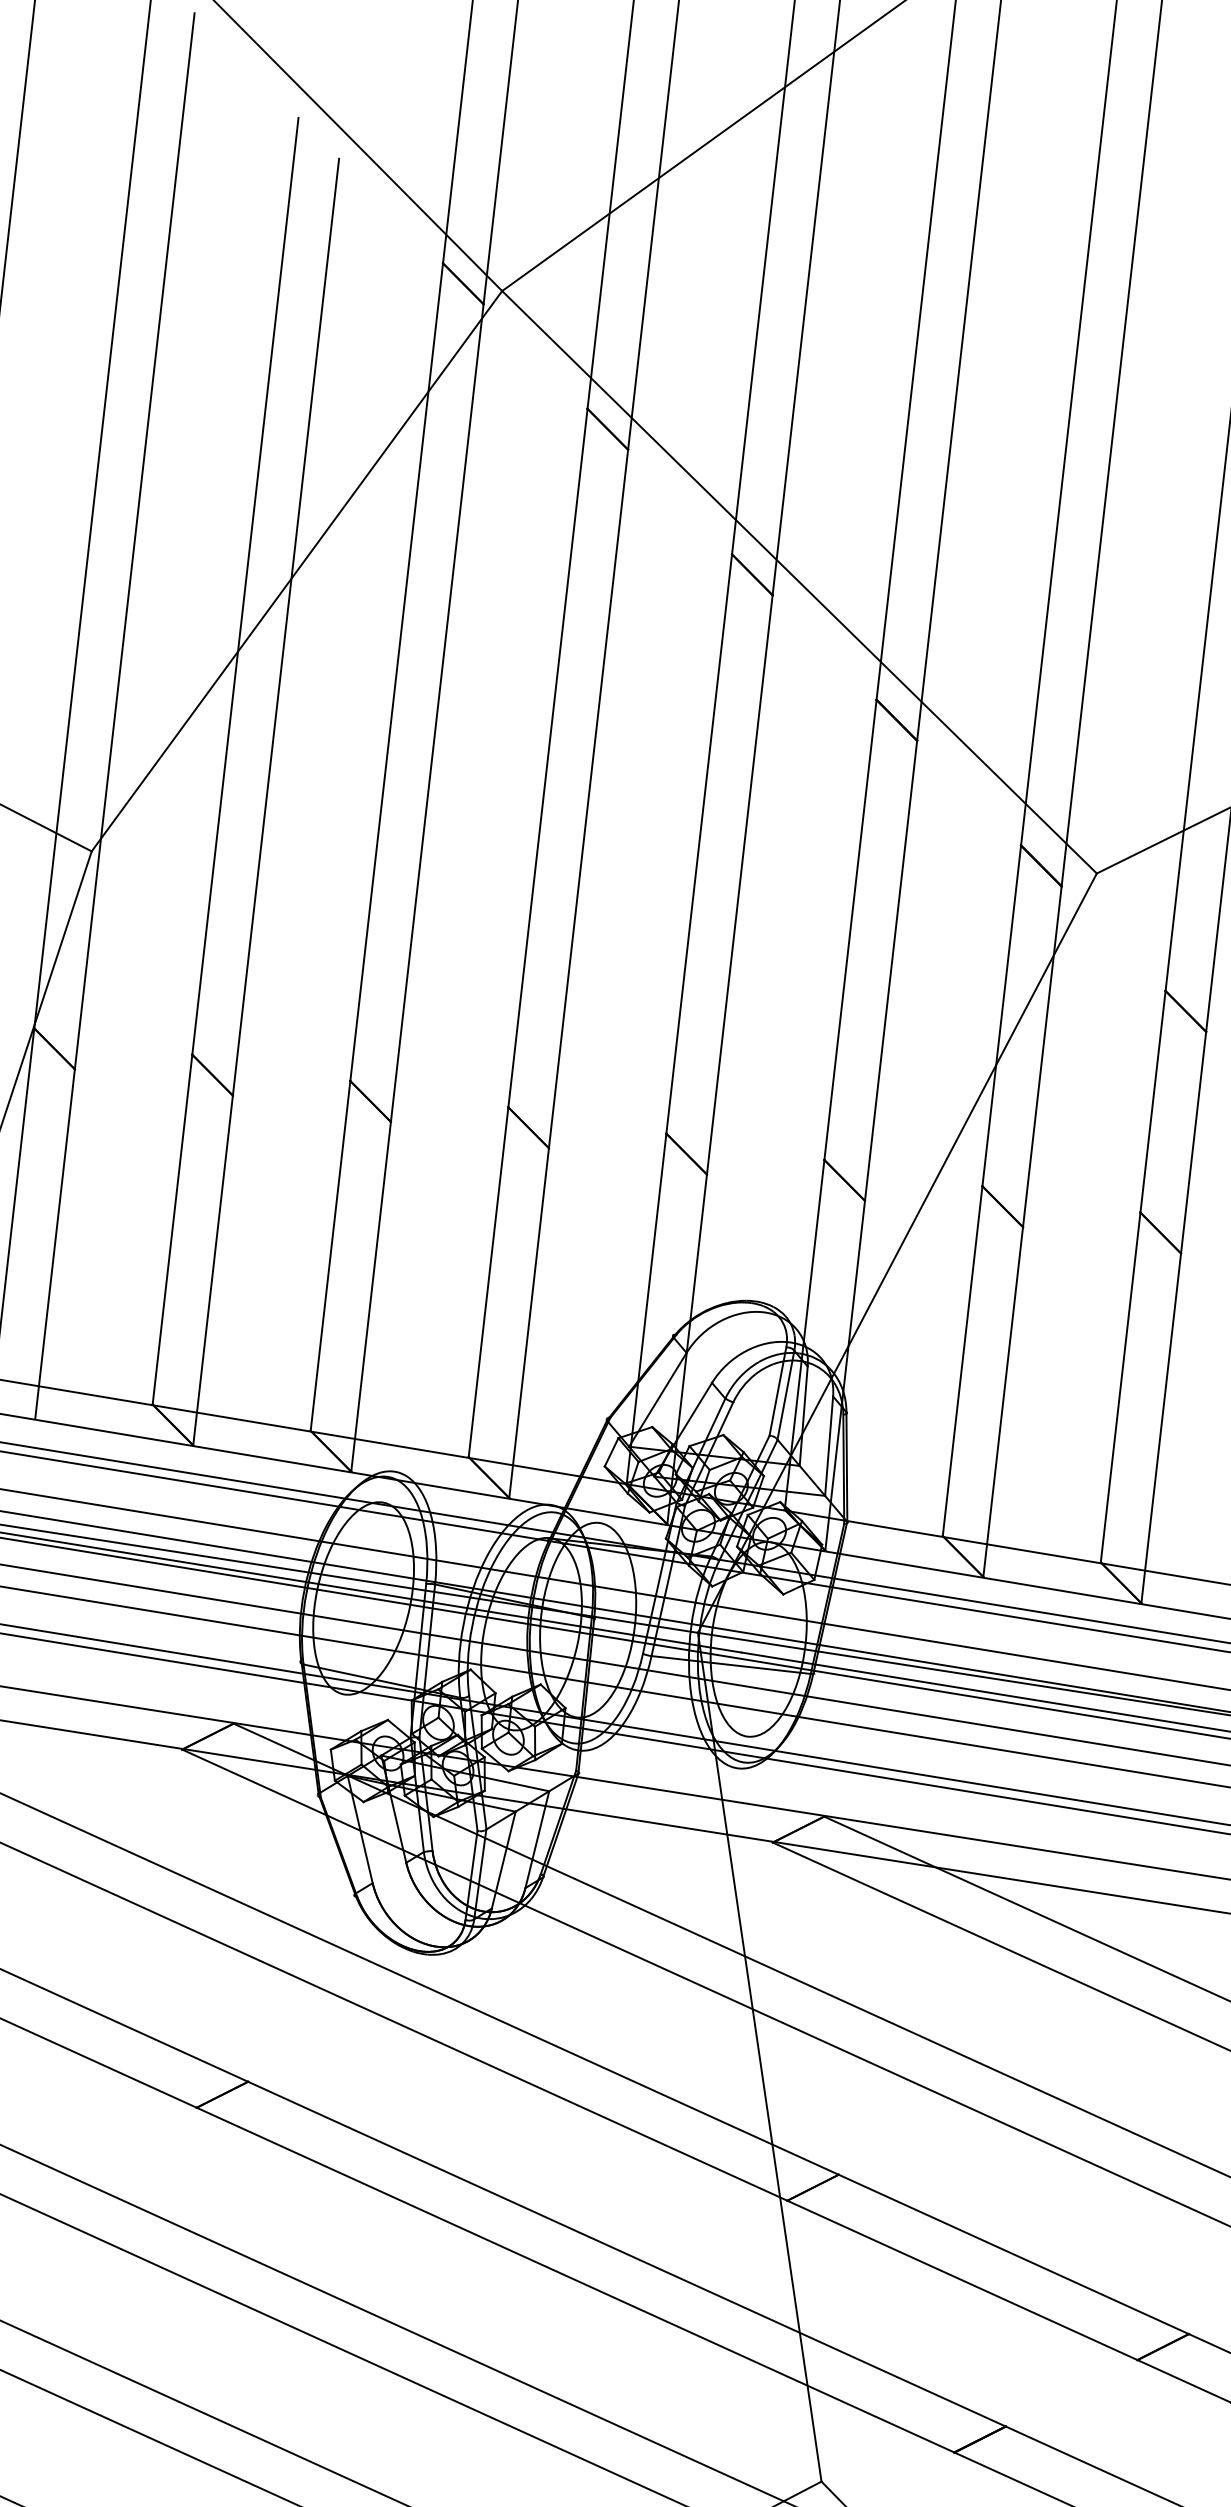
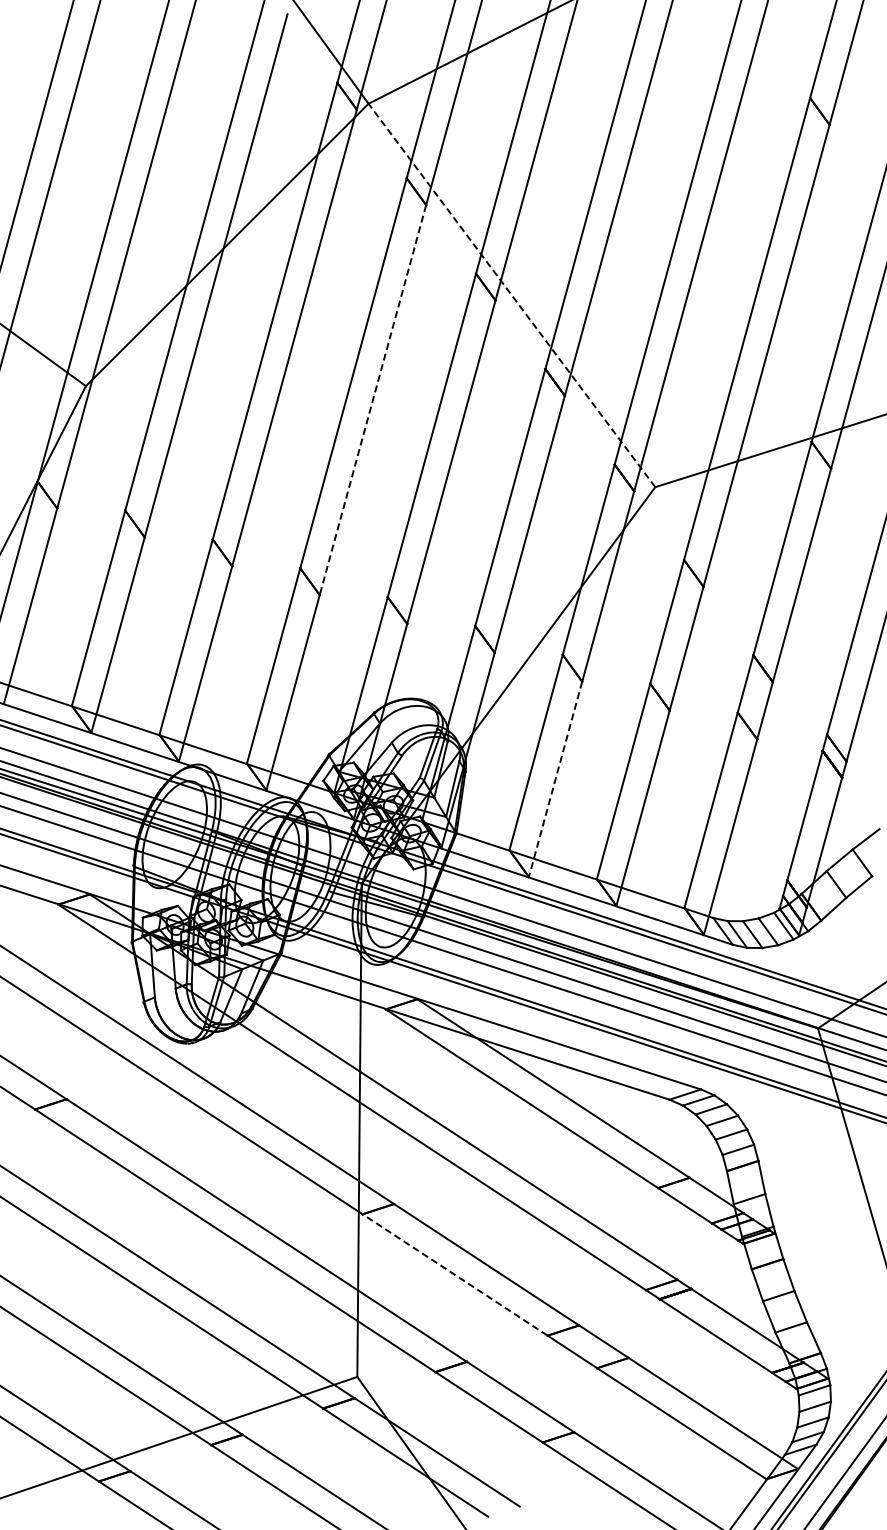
line: (798, 582) -> (511, 295), solid -> dashed
line: (587, 799) -> (372, 400), solid -> dashed
line: (1003, 1402) -> (555, 779), solid -> dashed
line: (962, 2279) -> (455, 1274), solid -> dashed

